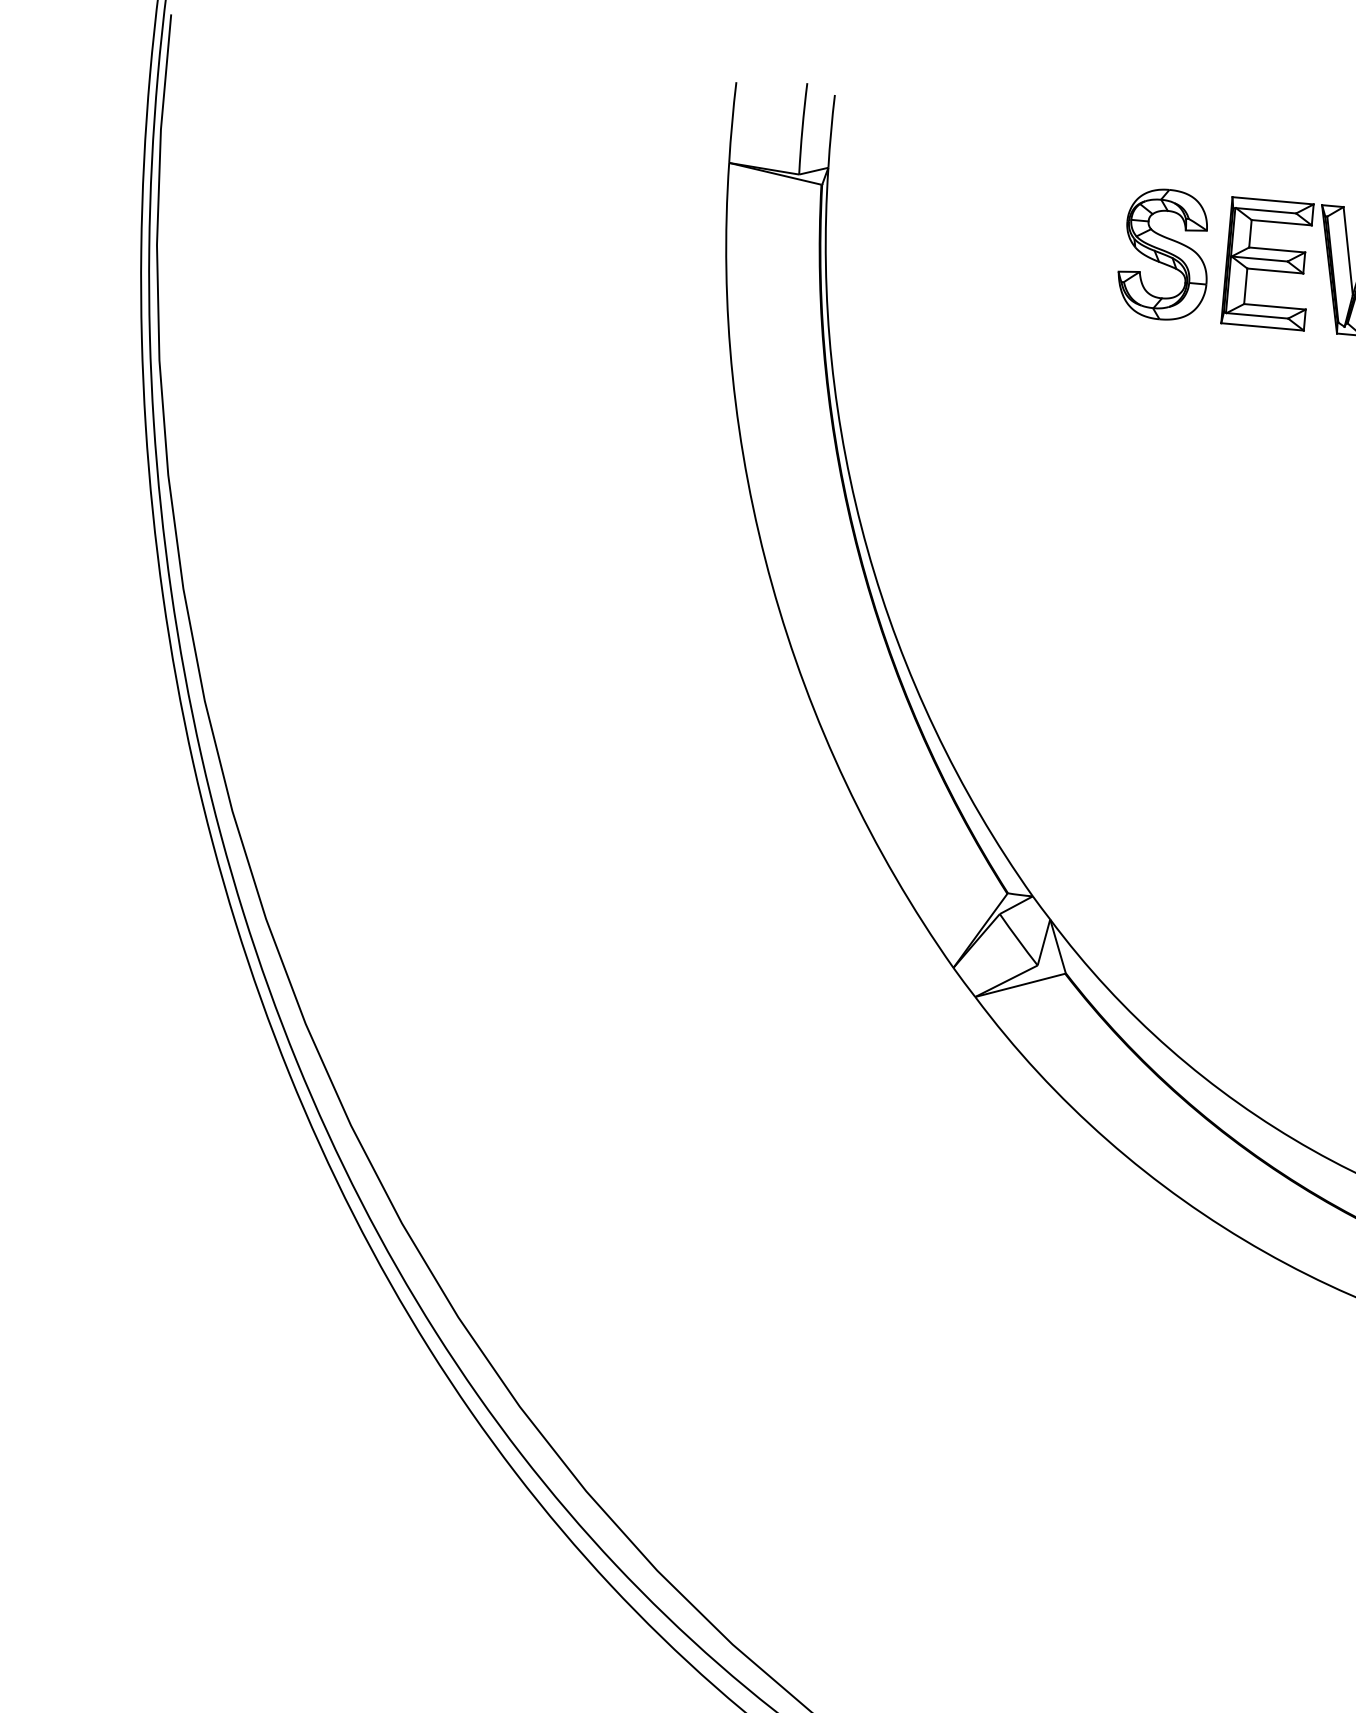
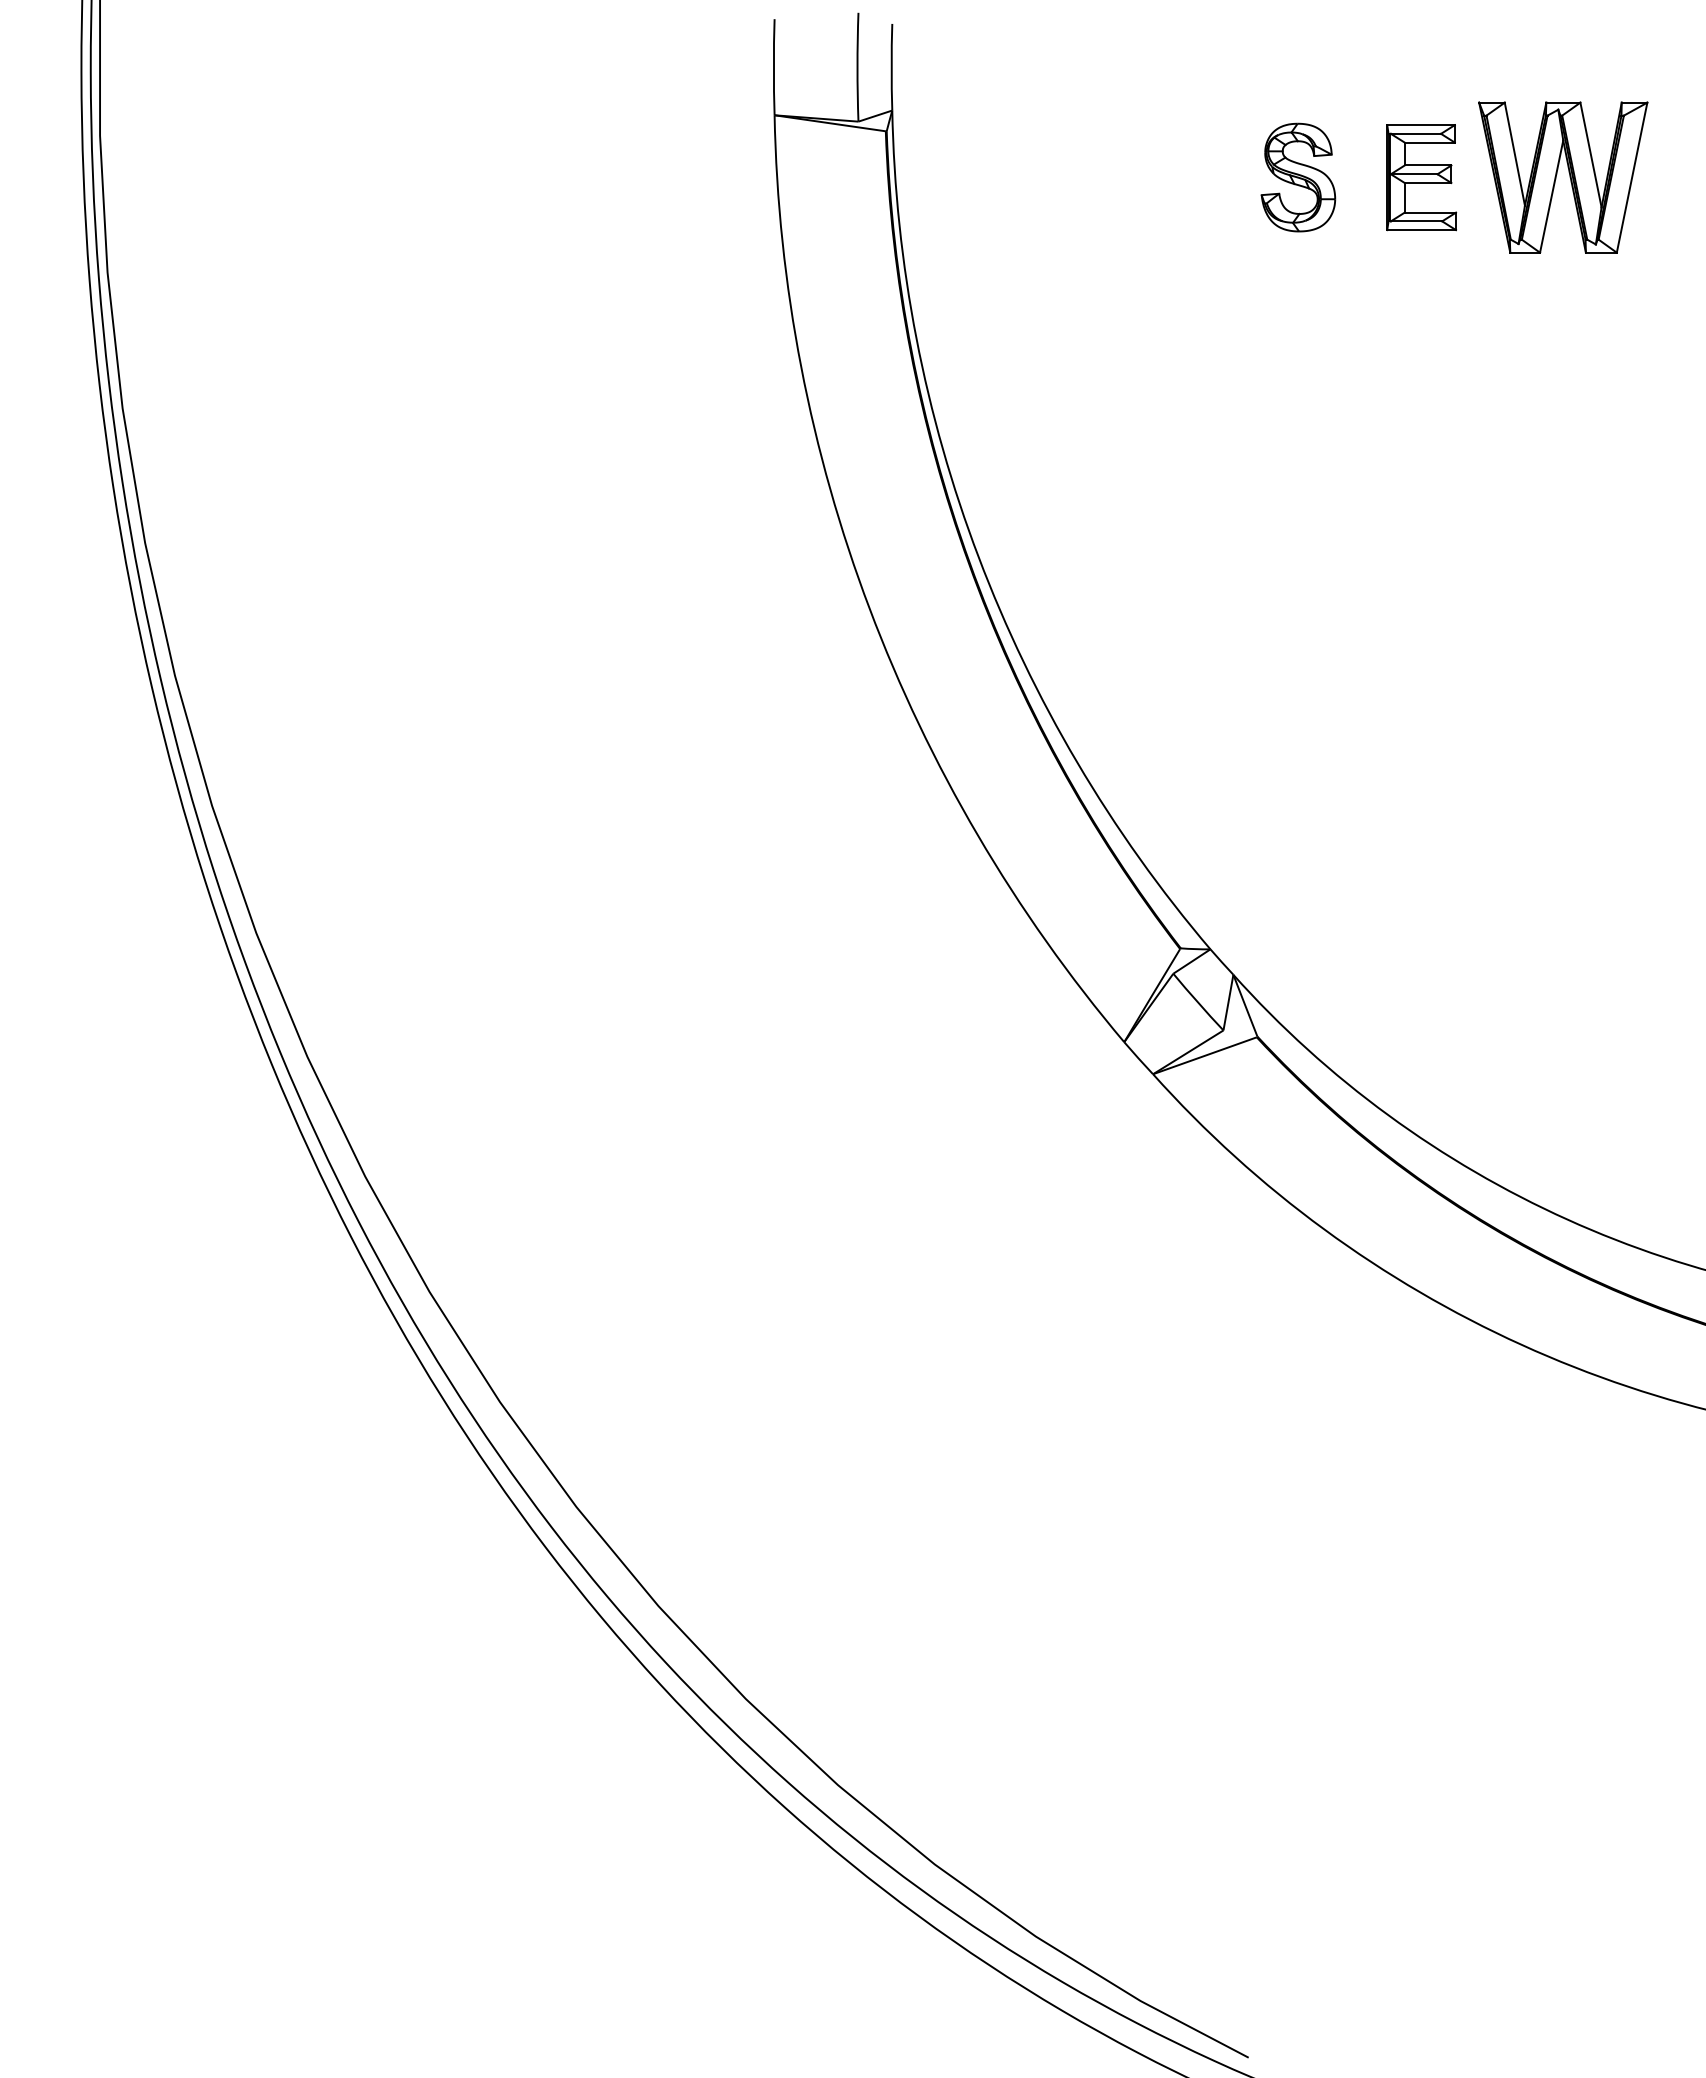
part: (1164, 254) -> (1298, 177), size x0.7
part: (1268, 263) -> (1421, 177), size x0.7

